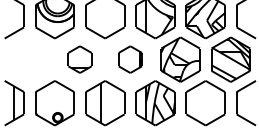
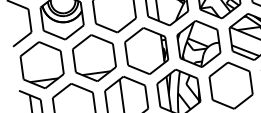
part: (29, 59) -> (41, 65), added
part: (79, 59) -> (93, 57), size x1.67
part: (130, 59) -> (146, 50), size x1.67

